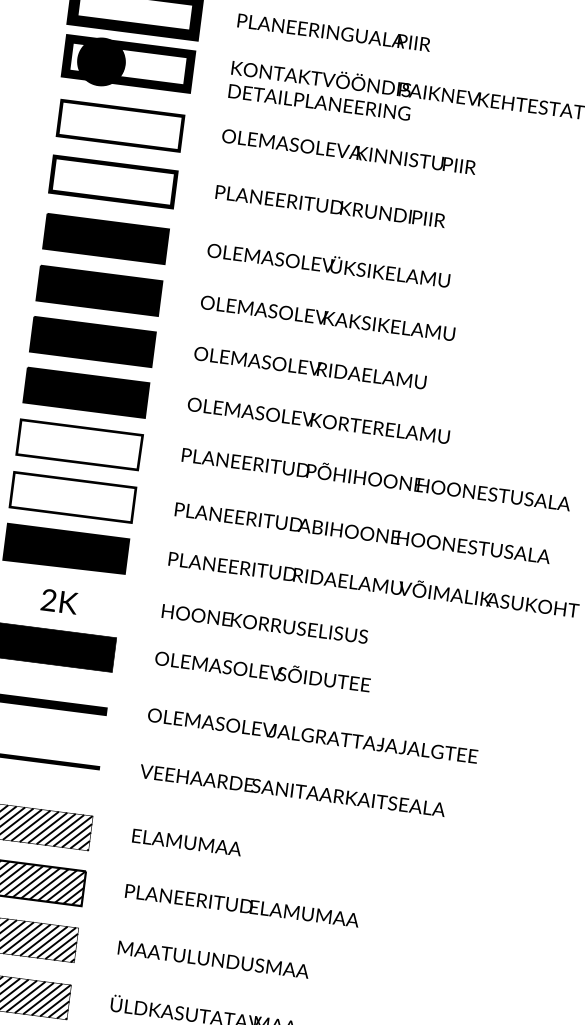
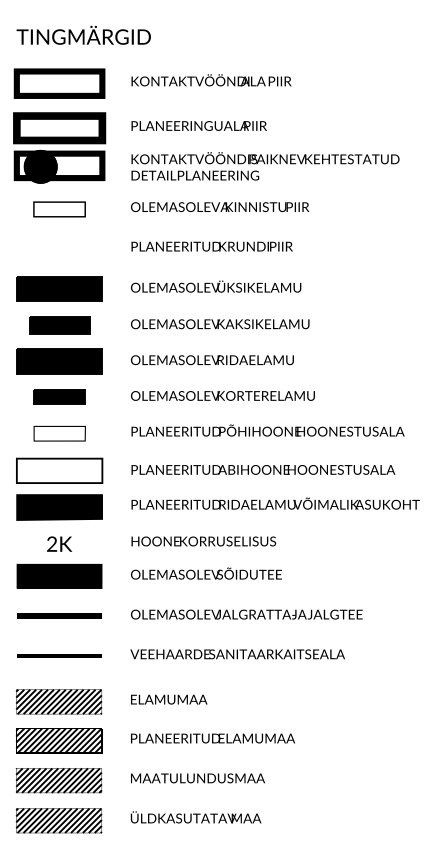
part: (120, 125) -> (59, 209), size x0.6
part: (113, 181) -> (59, 248), removed
part: (99, 290) -> (59, 325), size x0.7
part: (86, 391) -> (59, 396), size x0.6
part: (79, 444) -> (59, 433), size x0.6

